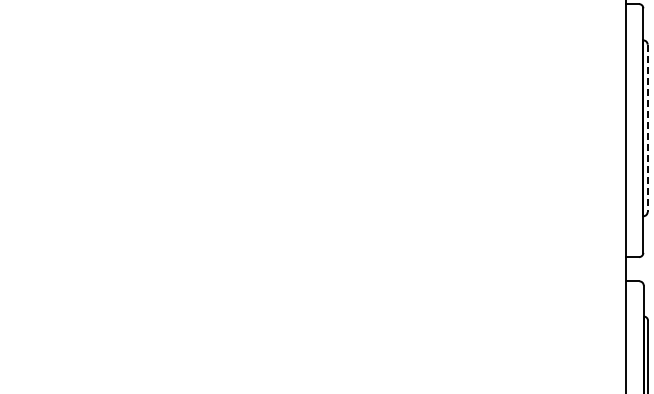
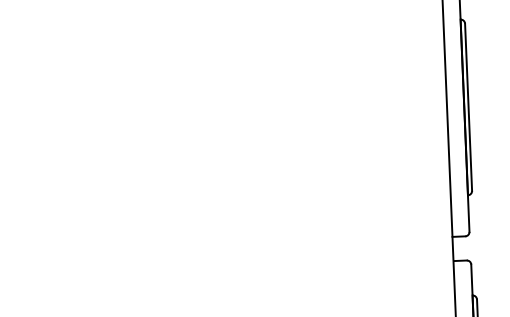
line: (647, 128) -> (468, 107), dashed -> solid

